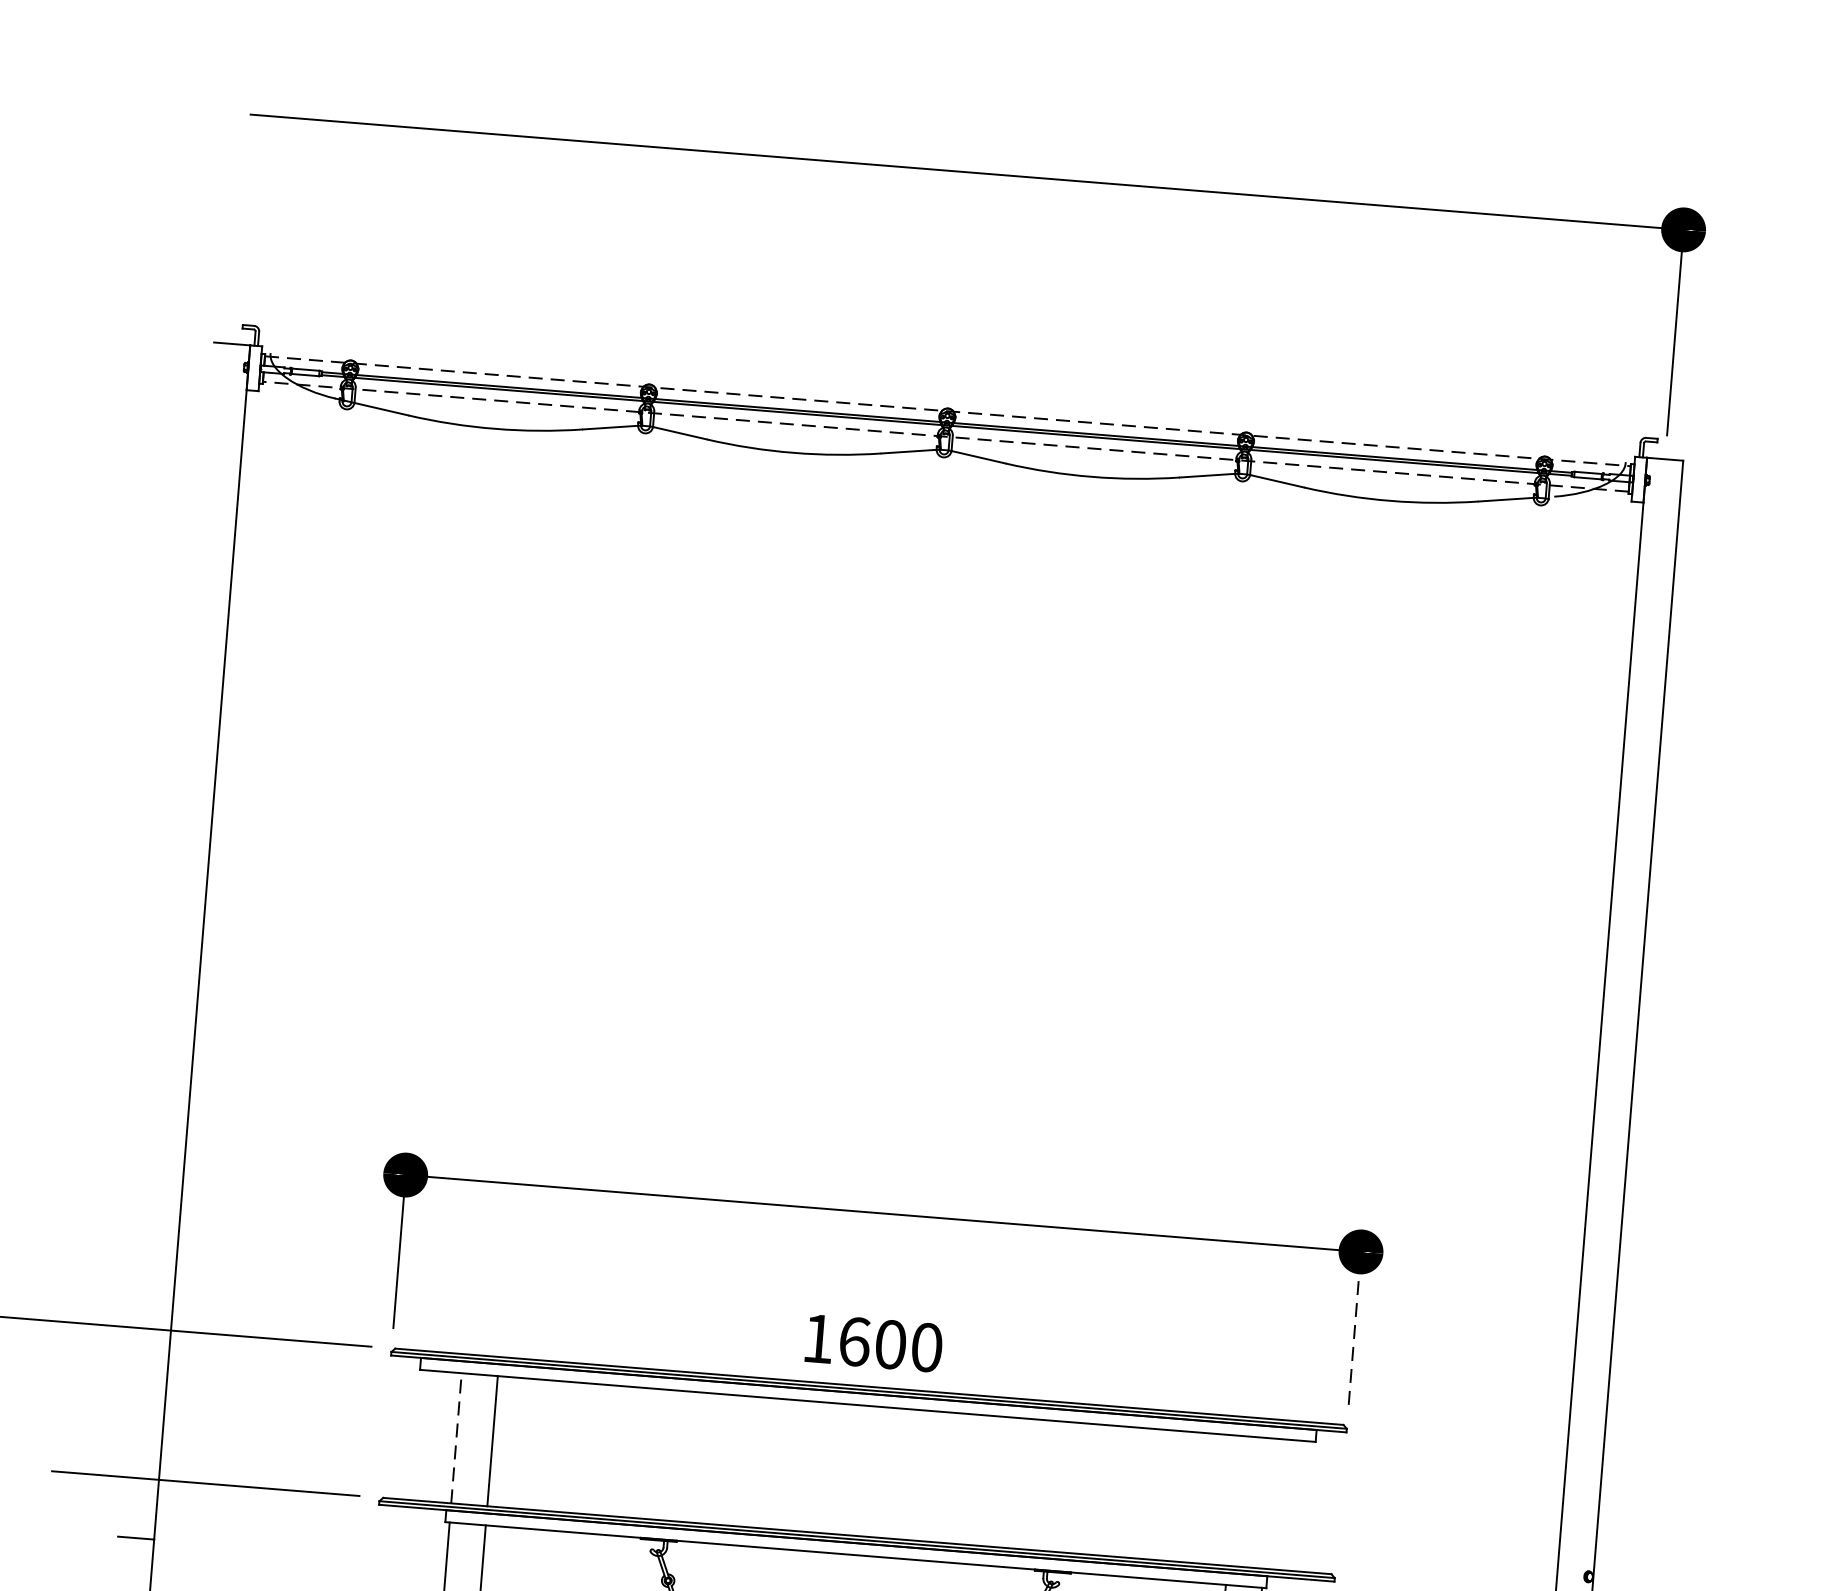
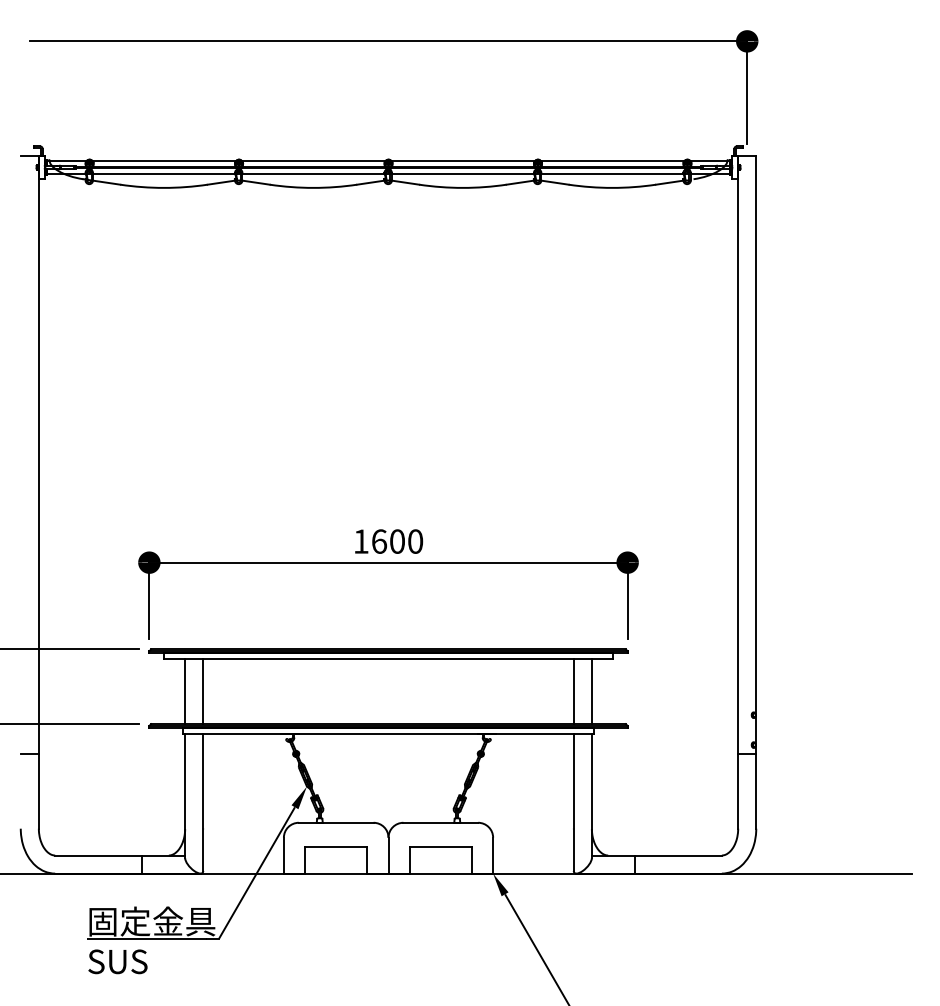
line: (947, 412) -> (388, 161), dashed -> solid
line: (945, 436) -> (388, 173), dashed -> solid
line: (1354, 1327) -> (627, 600), dashed -> solid
text: (874, 1343) -> (389, 541), moved
line: (457, 1438) -> (185, 691), dashed -> solid
line: (1232, 1500) -> (573, 691), added
line: (1268, 1503) -> (591, 691), added

